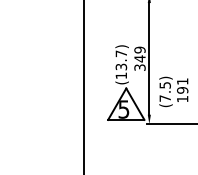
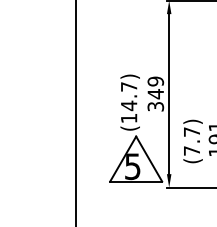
text: (121, 66) -> (129, 105), (13.7) -> (14.7)
text: (164, 85) -> (190, 132), (7.5) -> (7.7)

